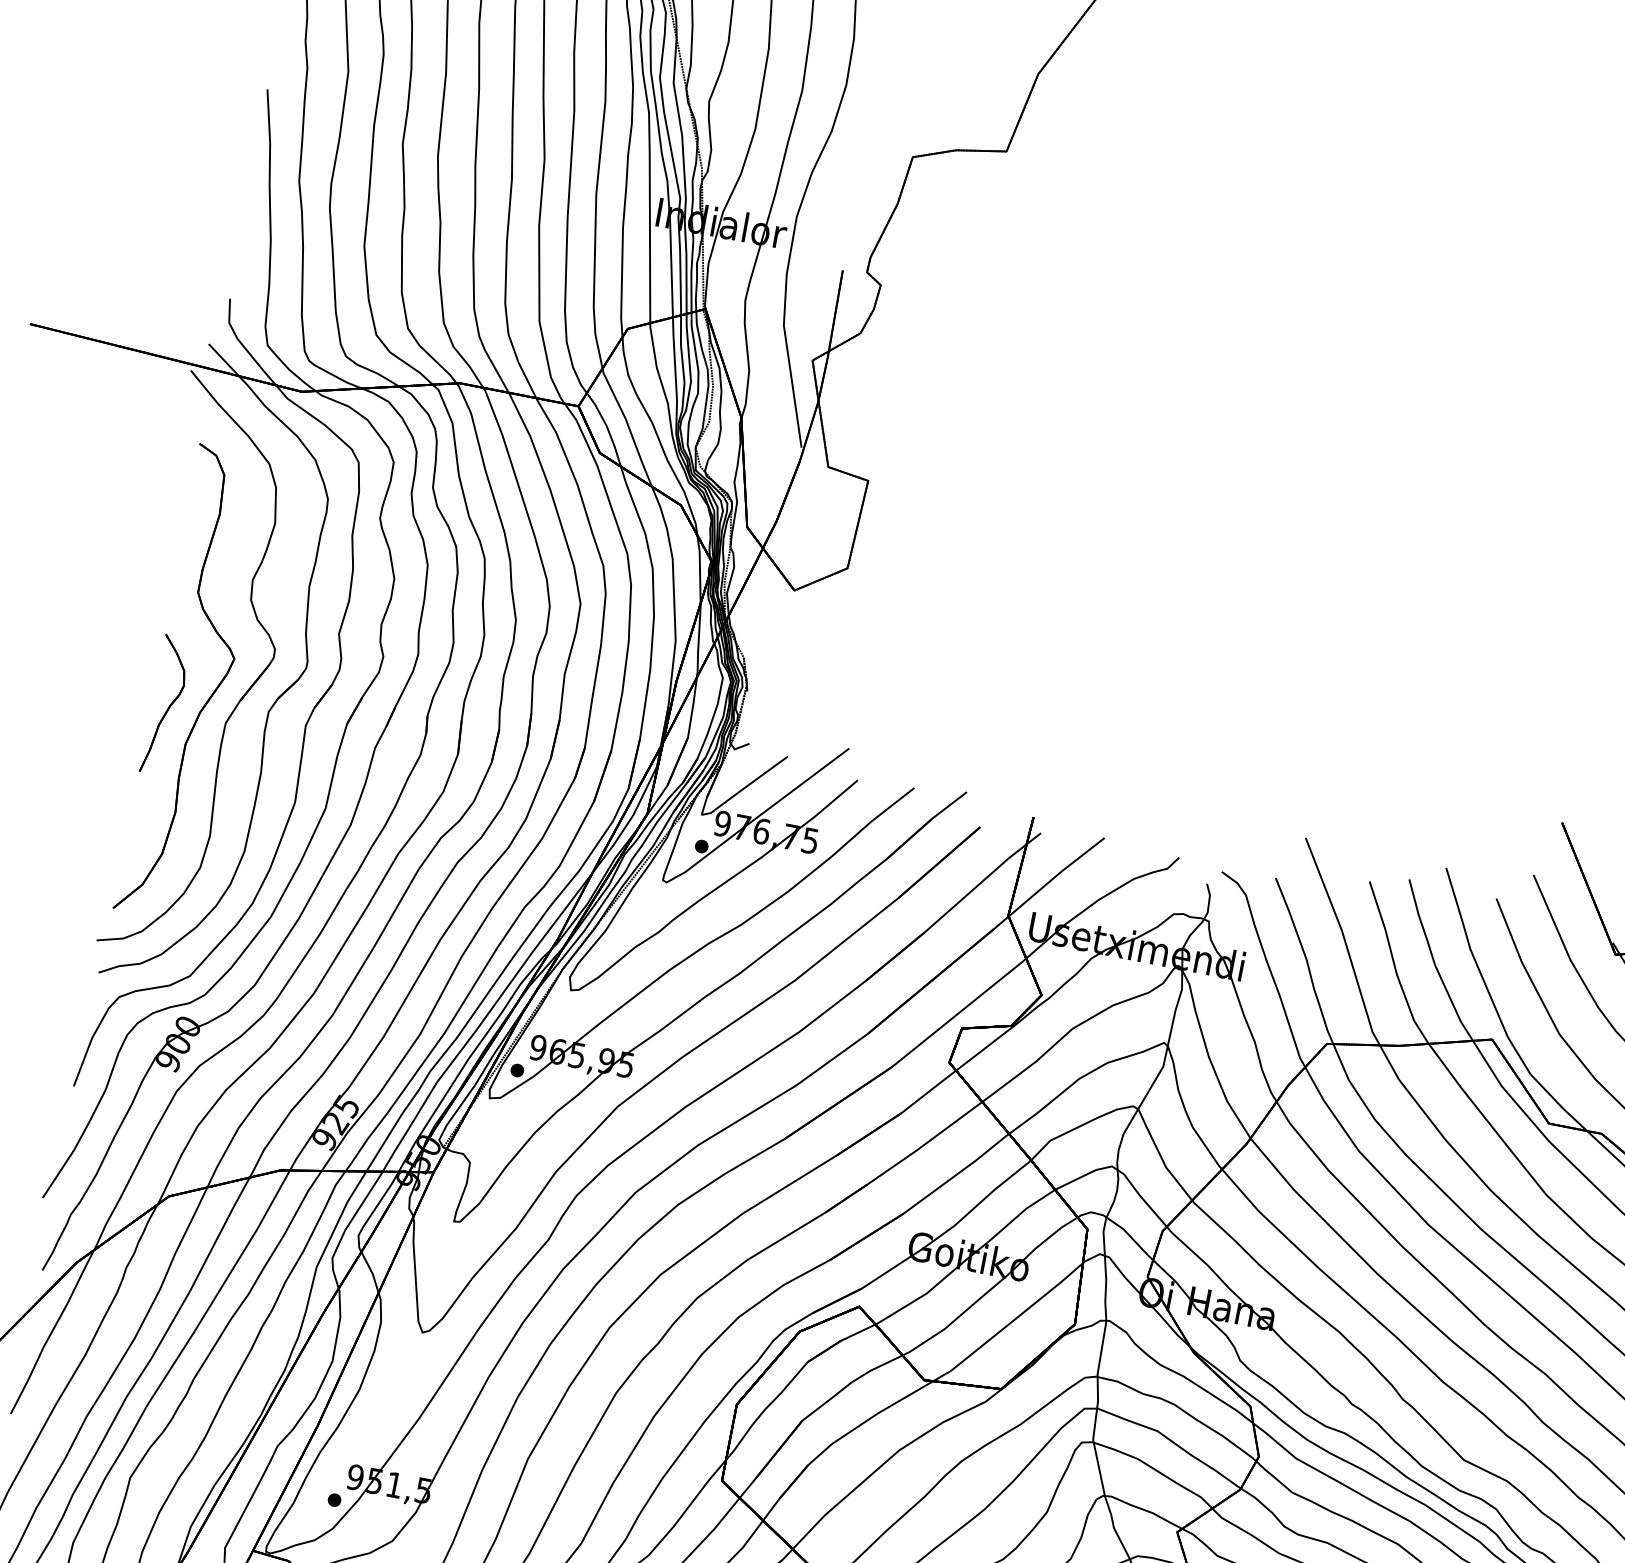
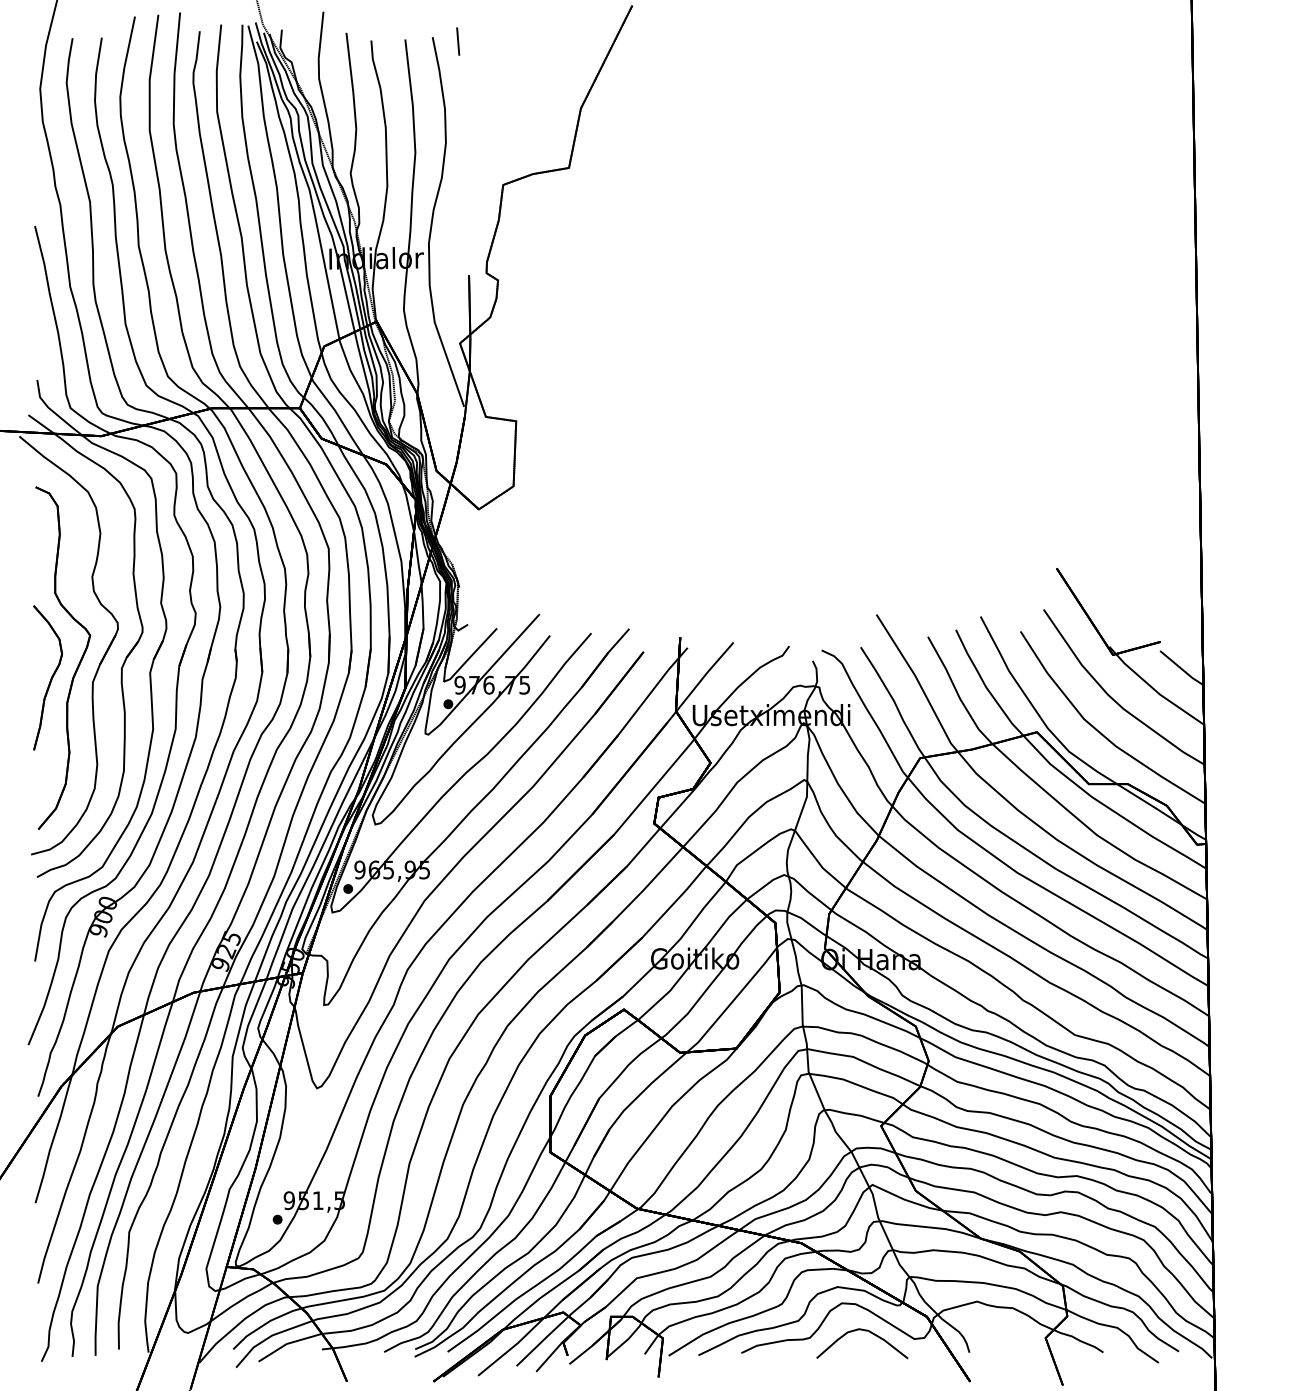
part: (166, 704) -> (48, 677), size x1.43

